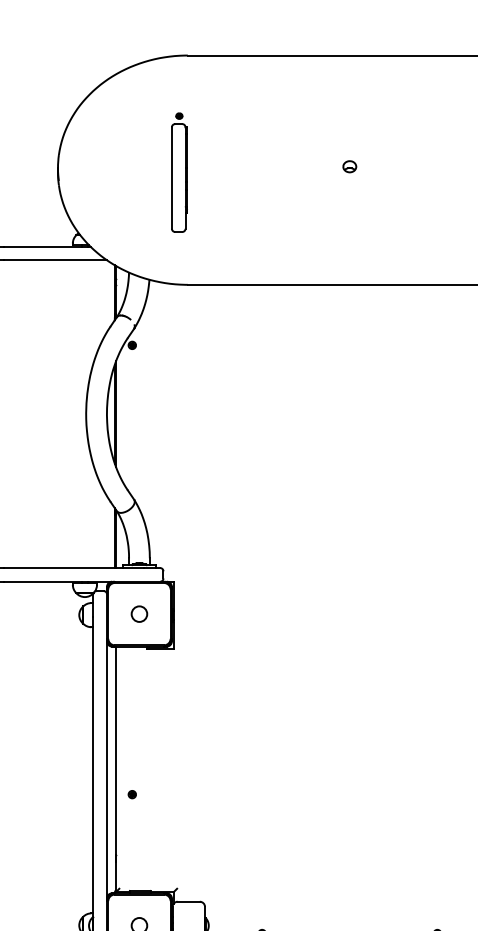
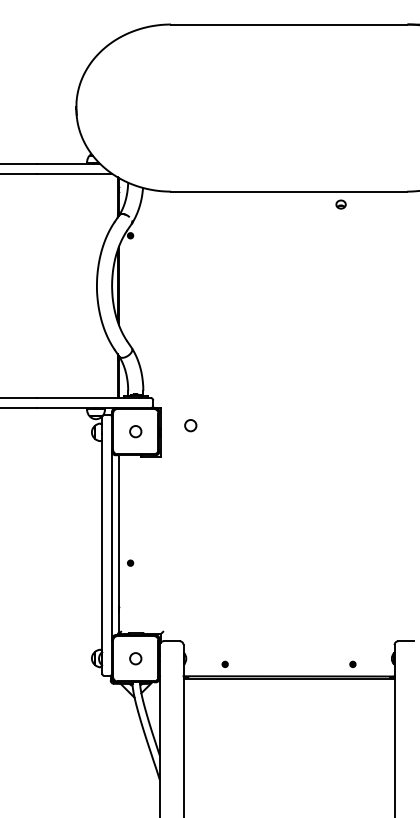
part: (349, 166) -> (340, 204), moved
part: (178, 172) -> (164, 109), removed
circle: (214, 605) -> (190, 425), added

